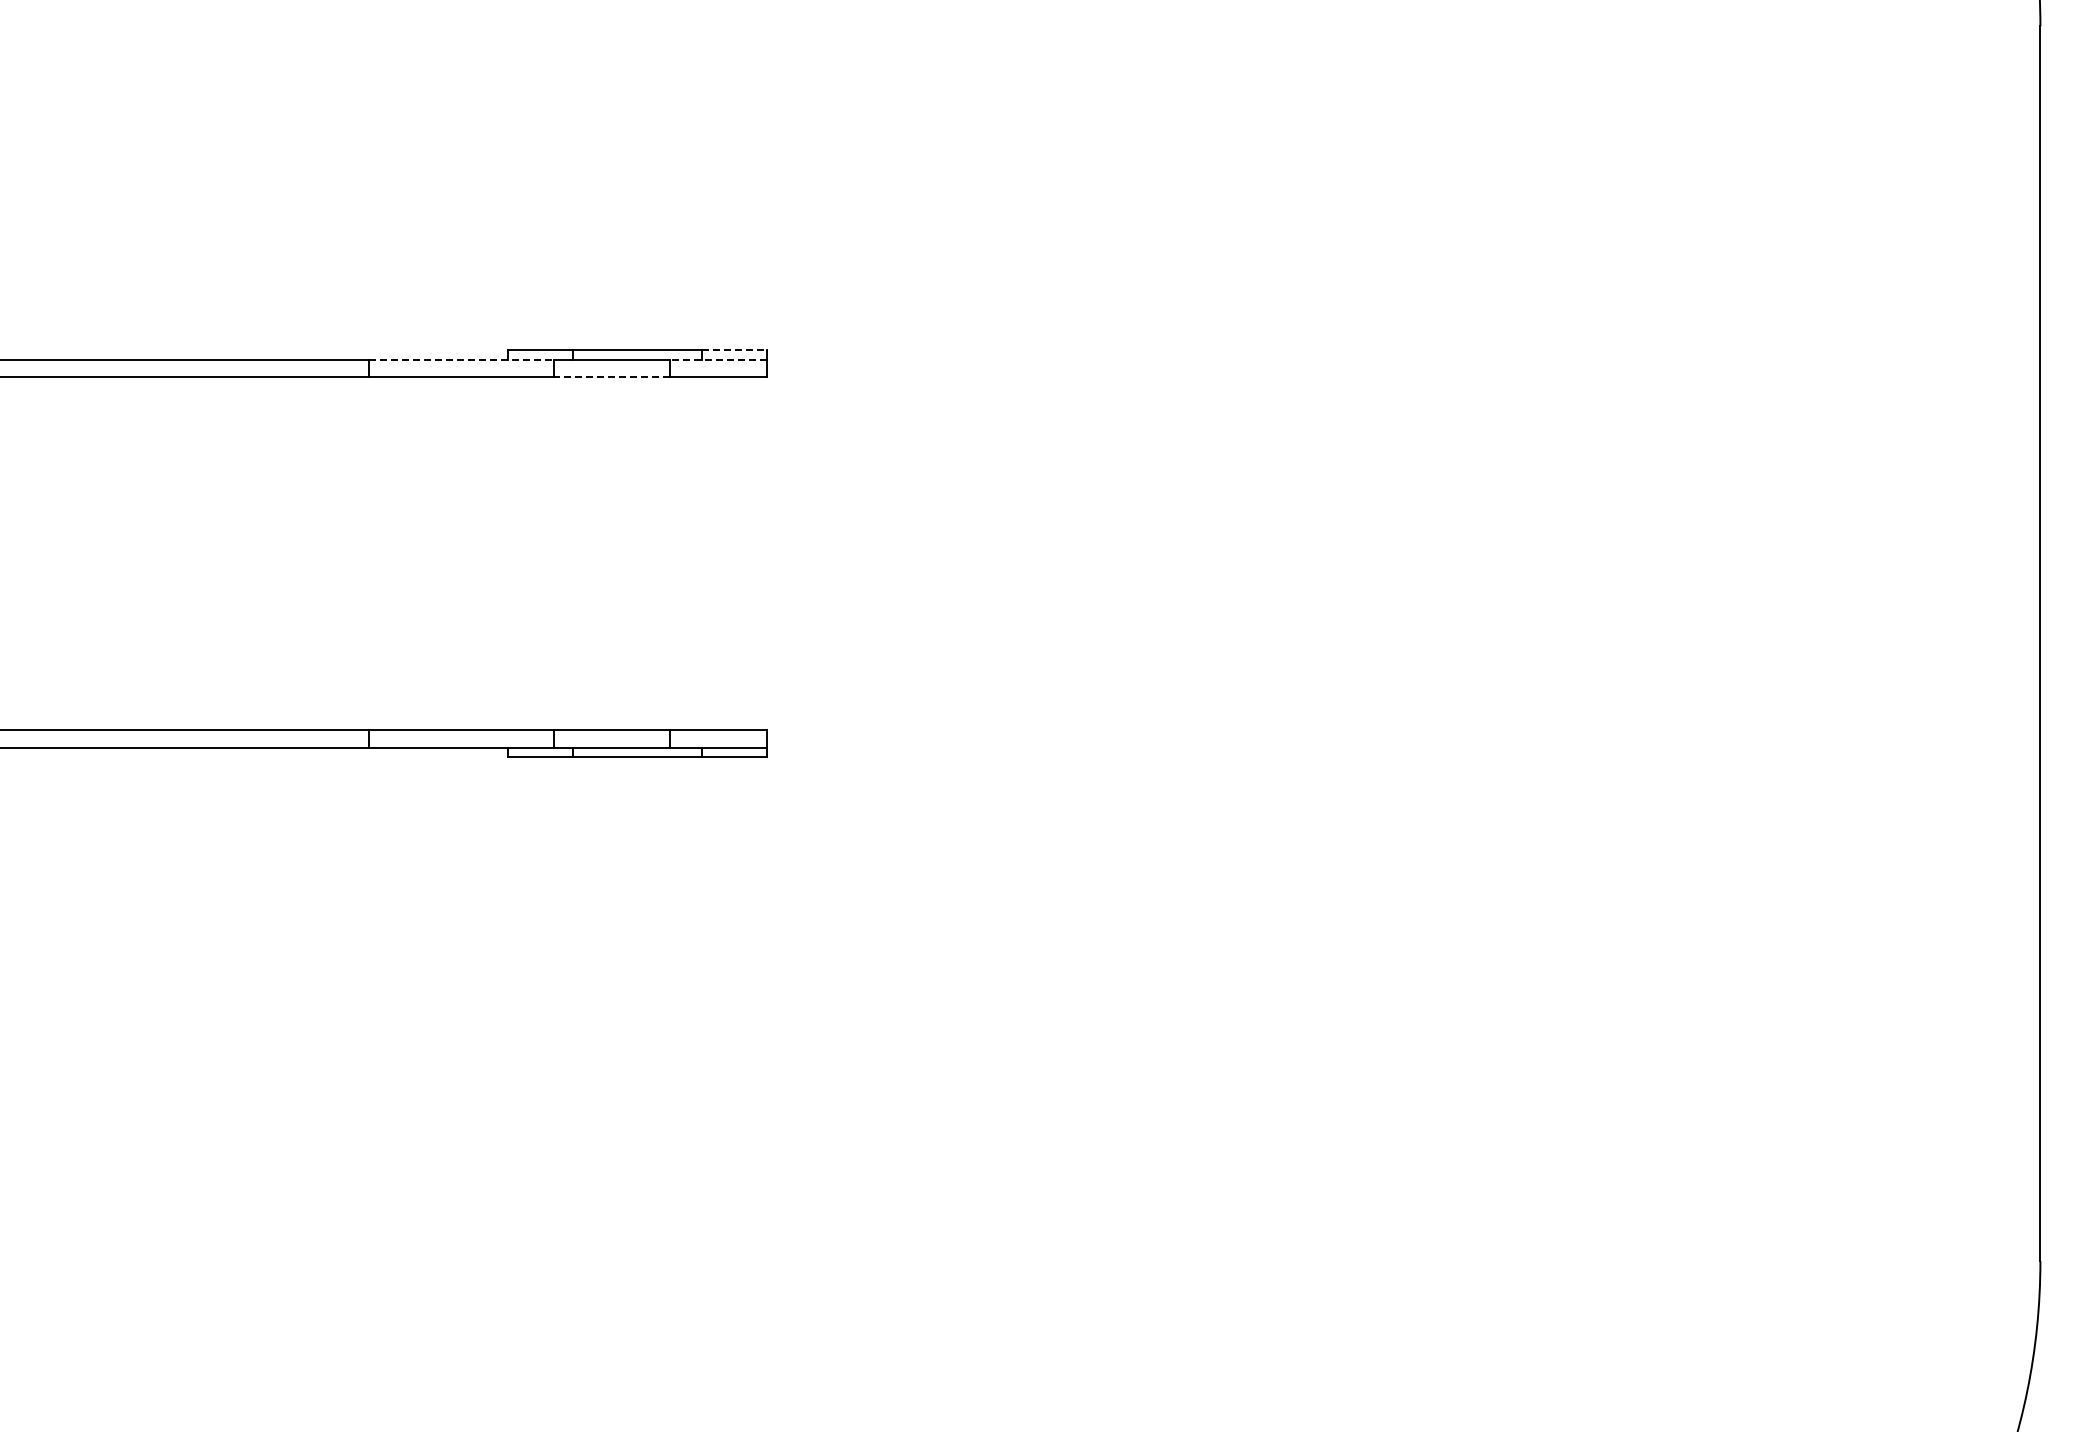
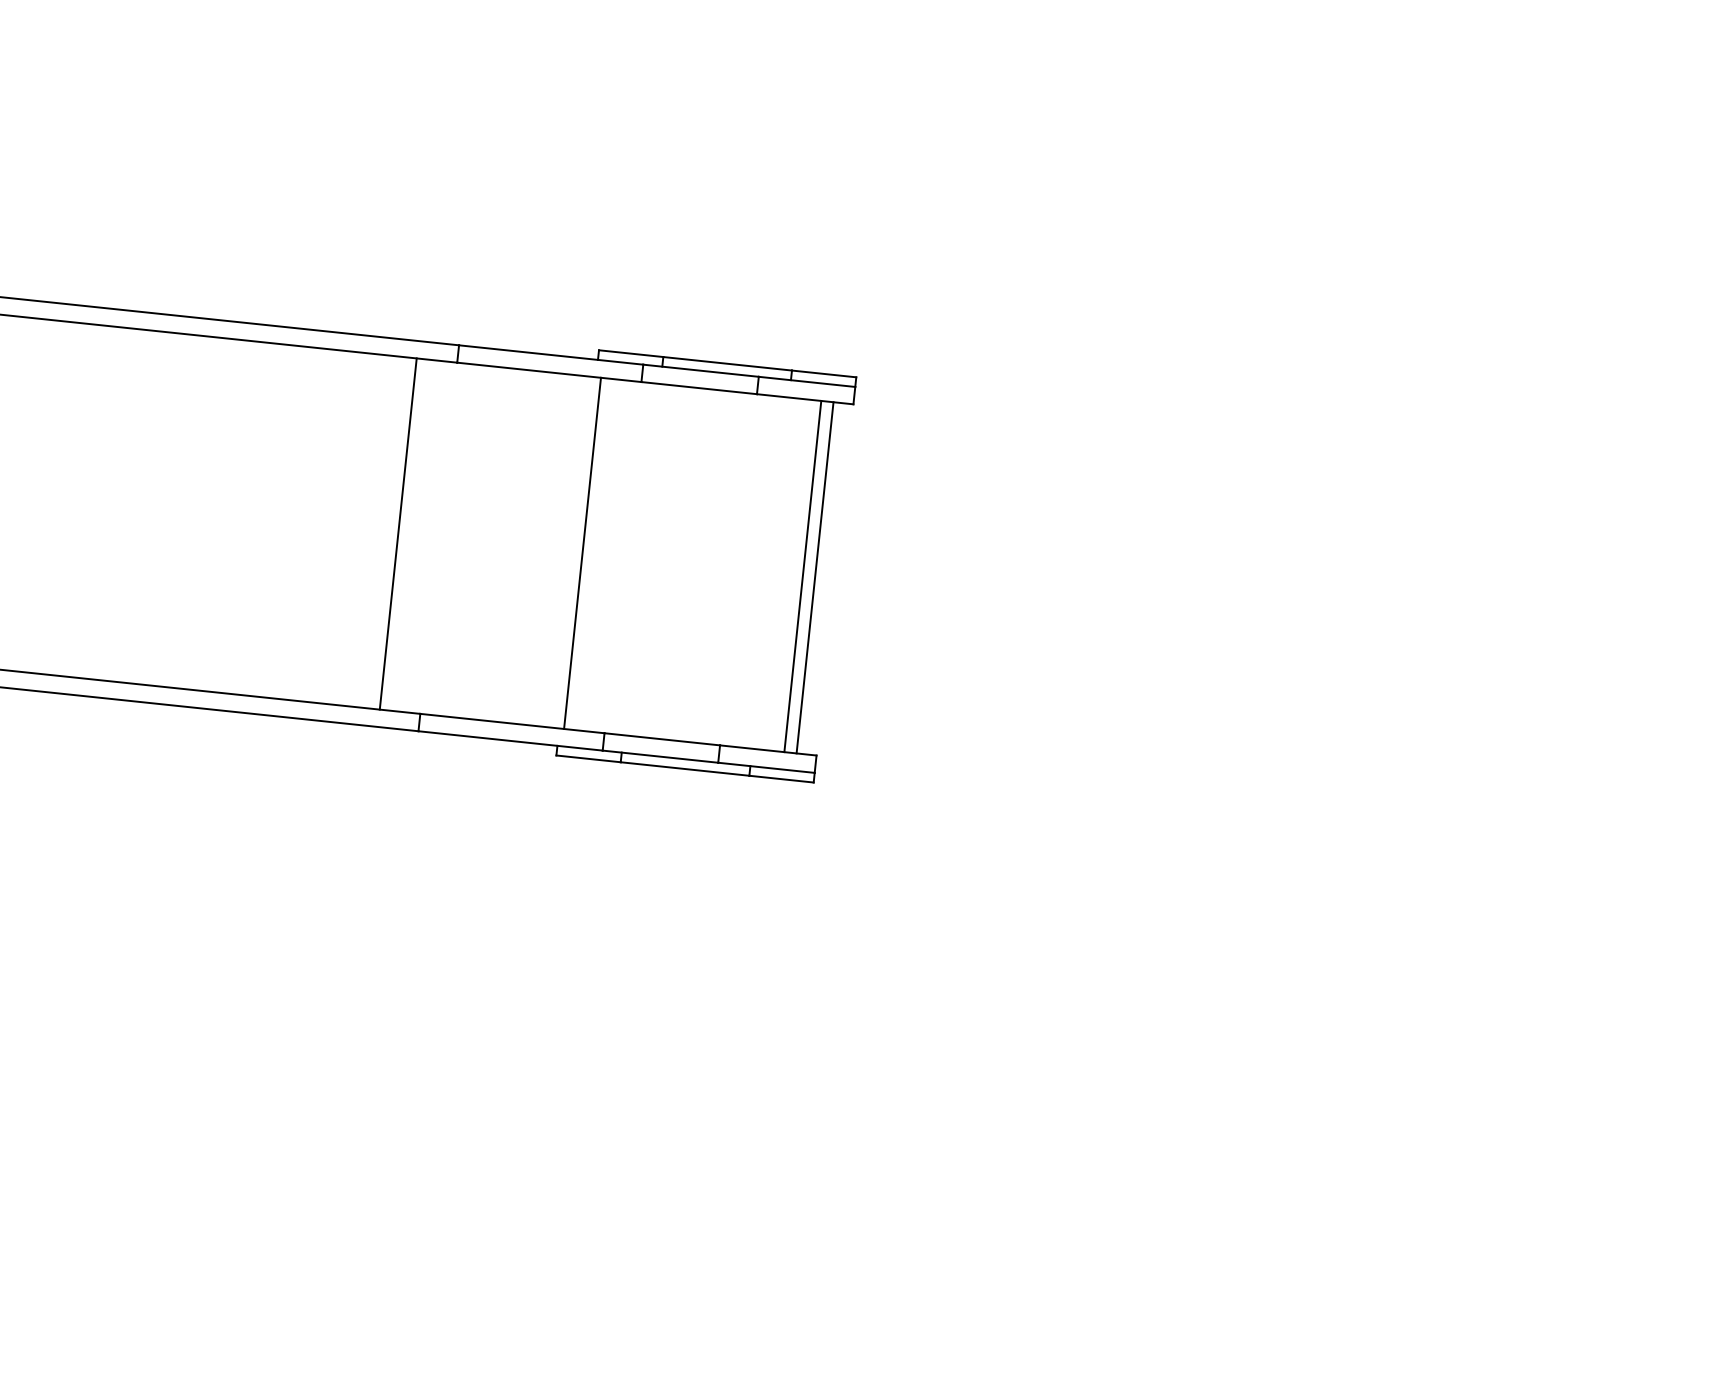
line: (735, 349) -> (825, 373), dashed -> solid
line: (461, 359) -> (551, 355), dashed -> solid
line: (718, 359) -> (807, 381), dashed -> solid
line: (611, 376) -> (698, 387), dashed -> solid
line: (327, 553) -> (397, 533), added
line: (513, 553) -> (582, 553), added
line: (734, 553) -> (802, 576), added
line: (746, 553) -> (814, 577), added

